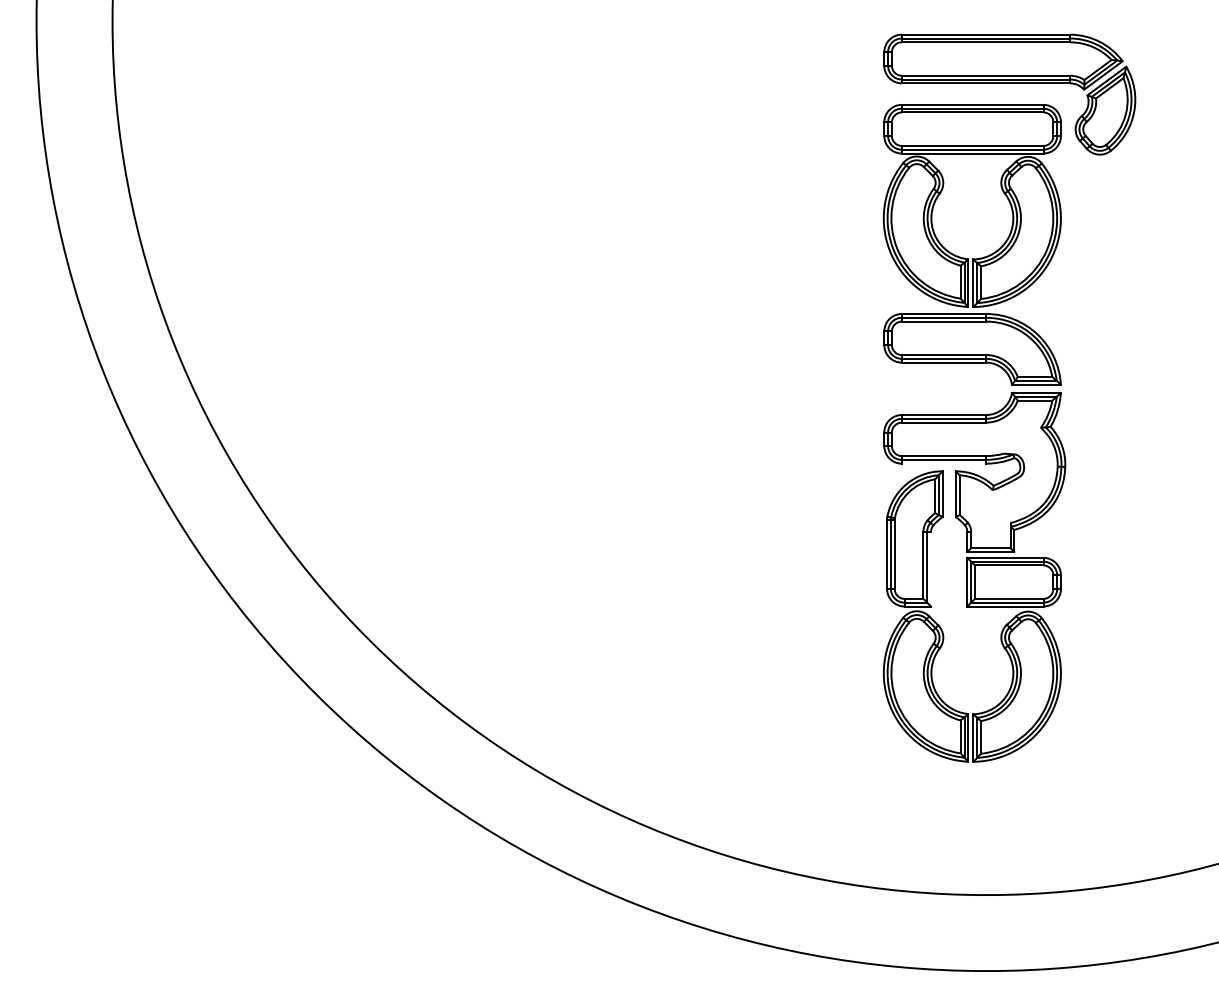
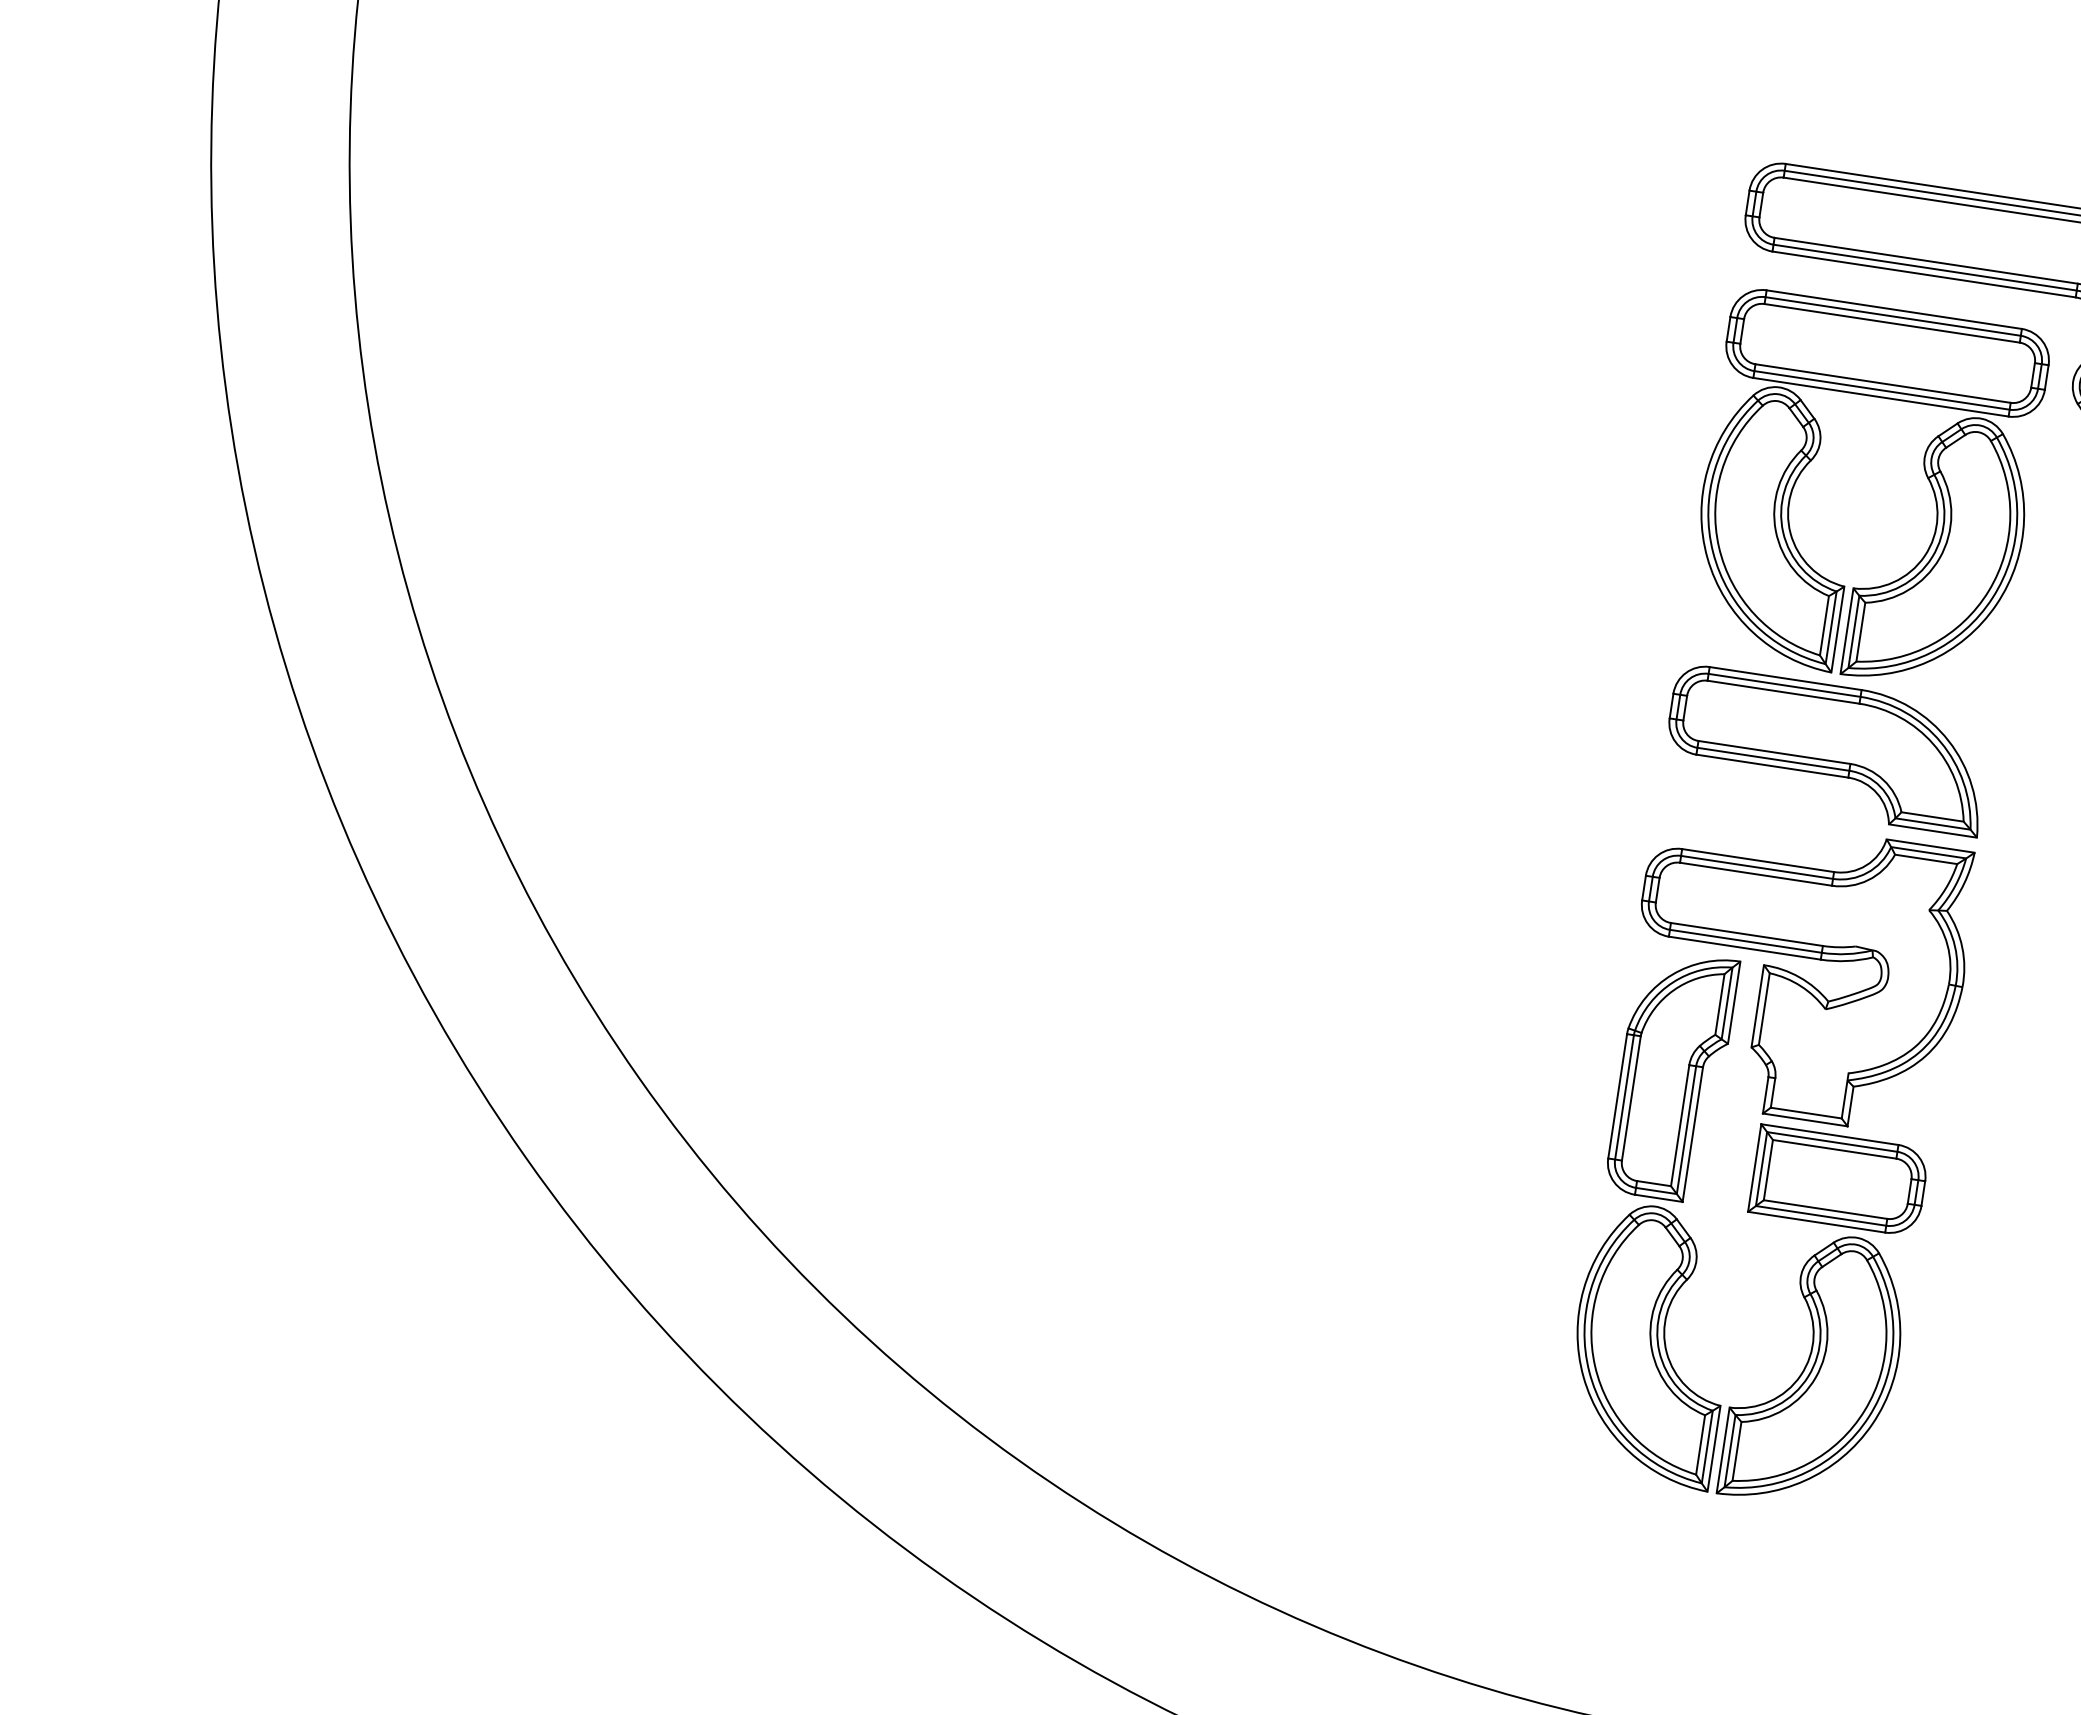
line: (943, 463) -> (1744, 947), added
line: (931, 568) -> (1693, 1133), added

